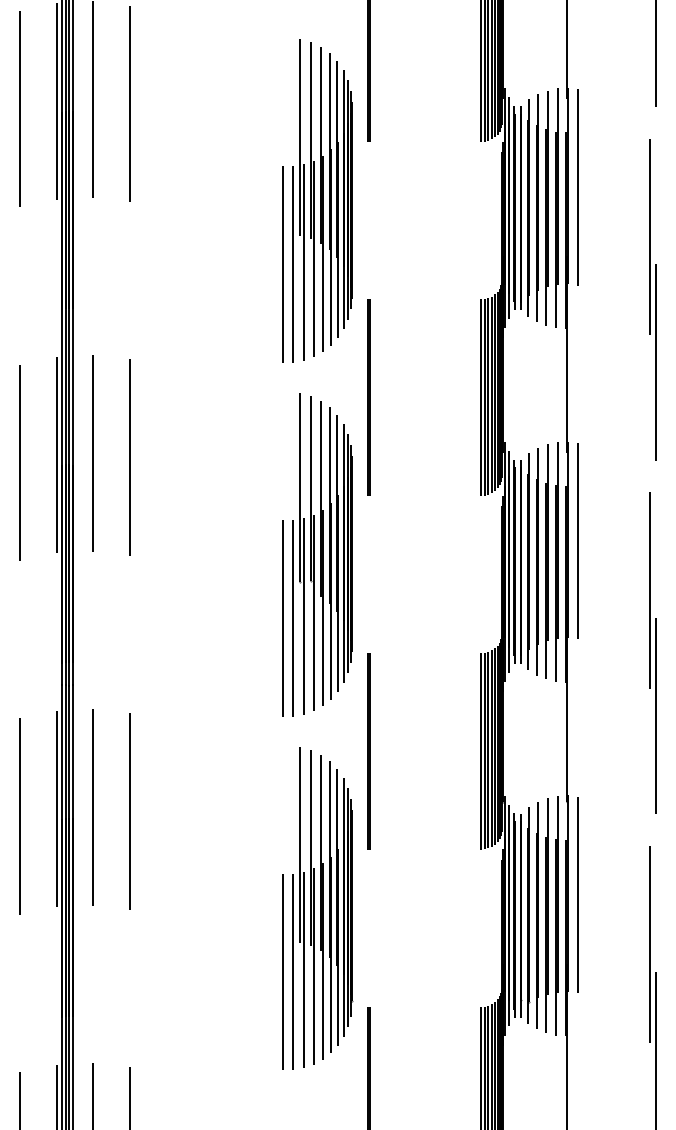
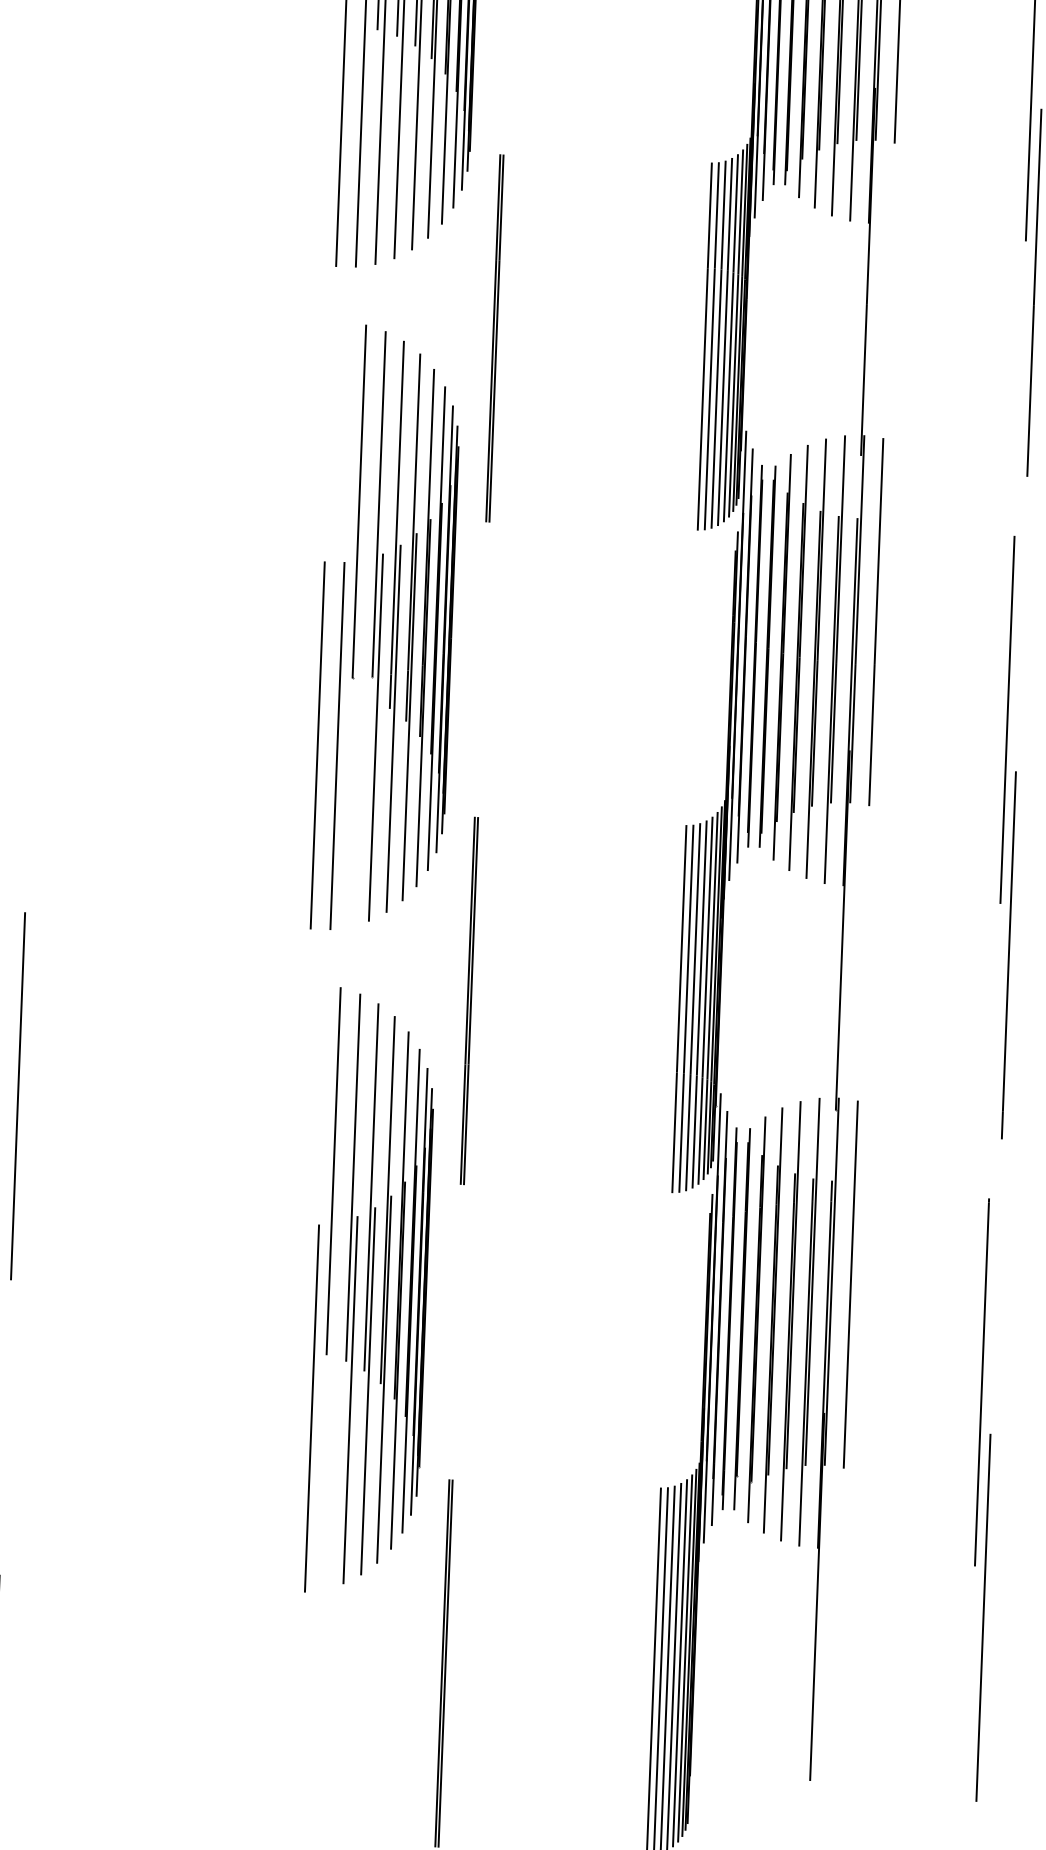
line: (130, 457) -> (43, 433), removed
line: (303, 616) -> (356, 743), removed
line: (303, 969) -> (331, 1404), removed
line: (282, 971) -> (291, 1406), removed

